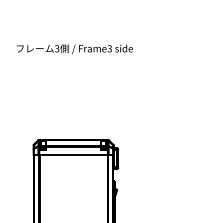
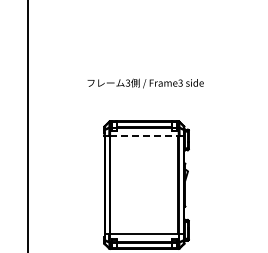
text: (74, 49) -> (145, 83), moved
line: (73, 155) -> (144, 136), solid -> dashed

